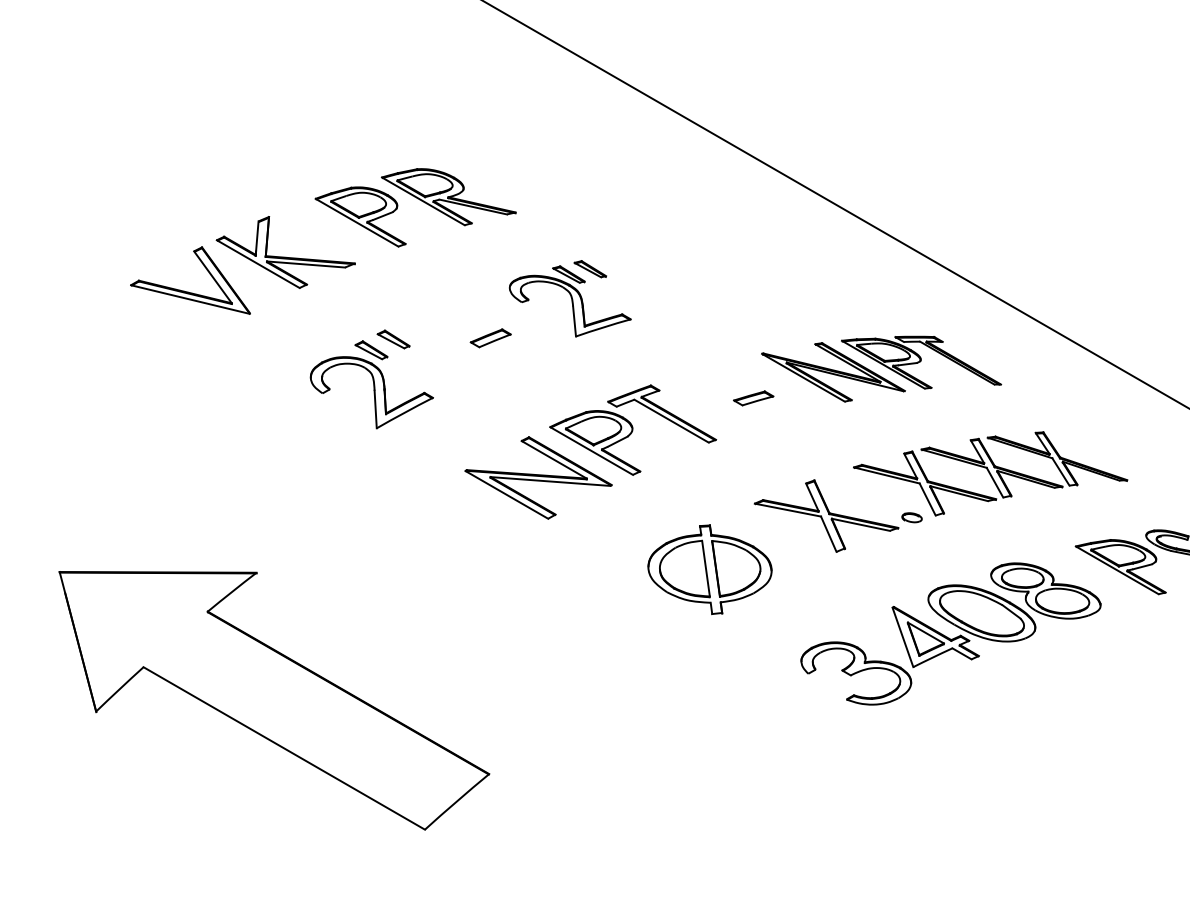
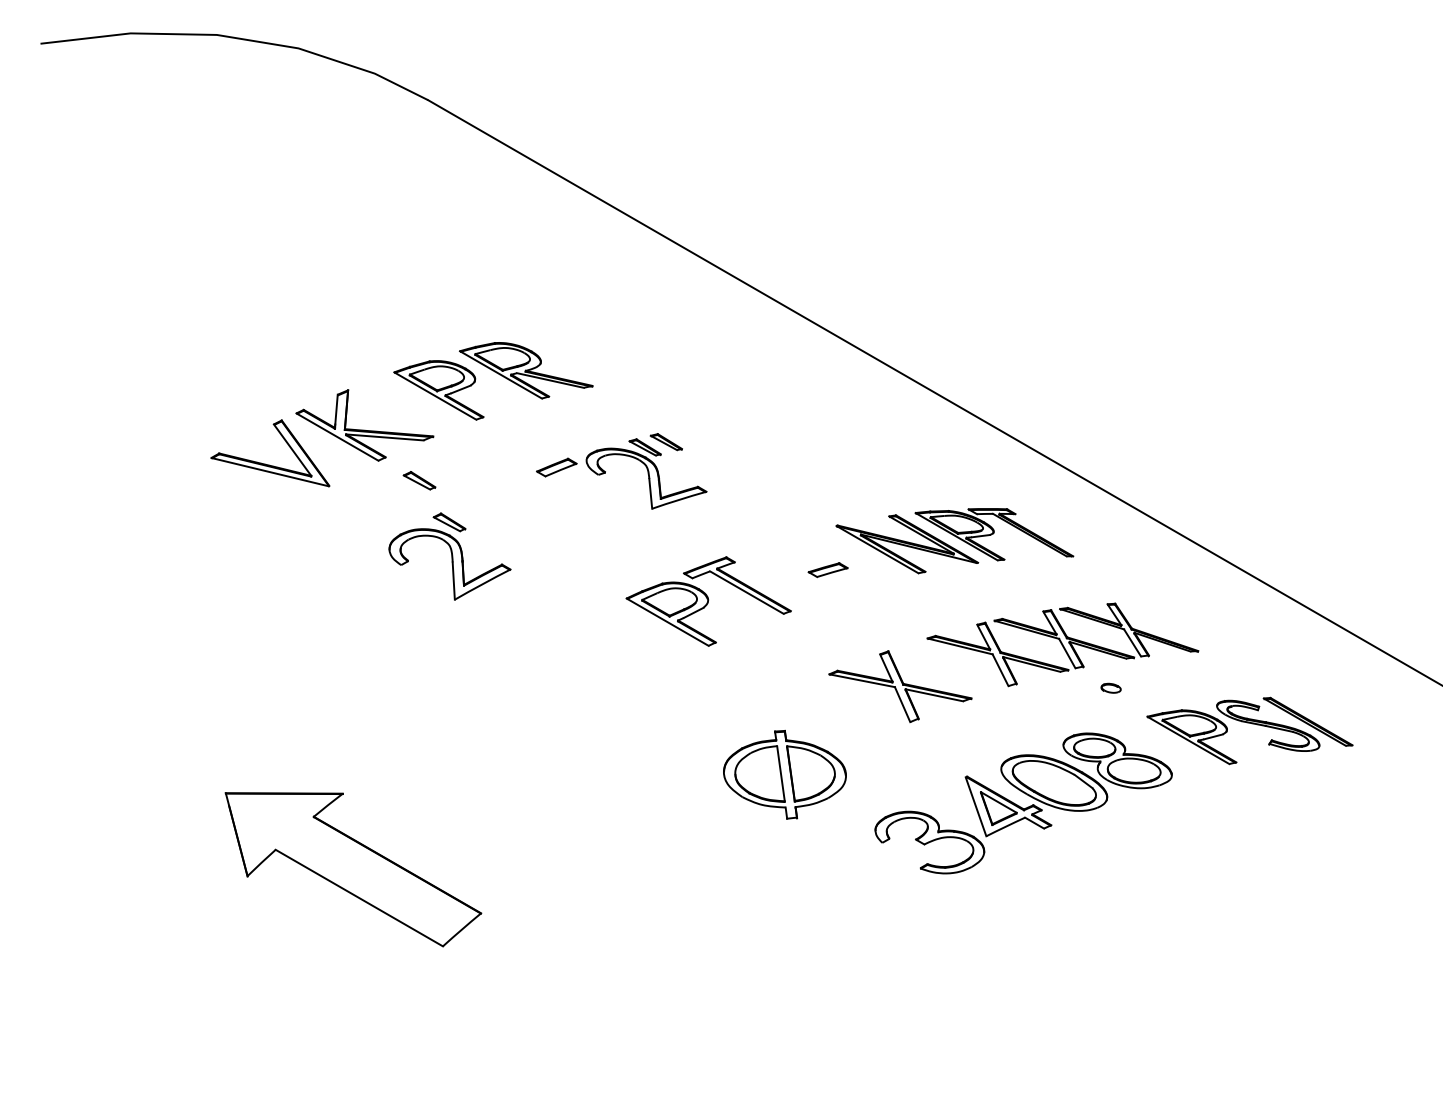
part: (490, 338) -> (556, 467), moved
part: (393, 339) -> (419, 480), moved
part: (537, 477) -> (614, 648), removed
part: (911, 516) -> (1110, 687), moved
part: (709, 569) -> (784, 774), moved
part: (274, 700) -> (353, 869), size x0.6

